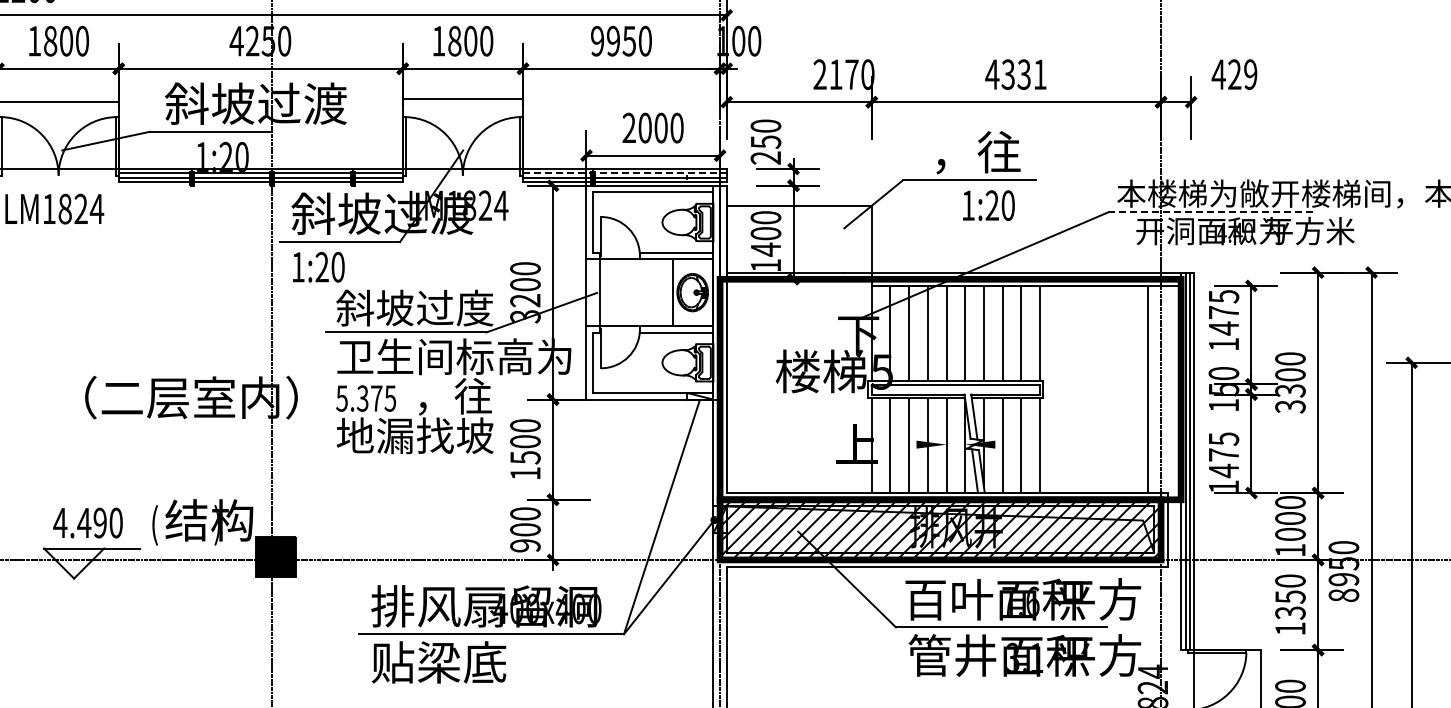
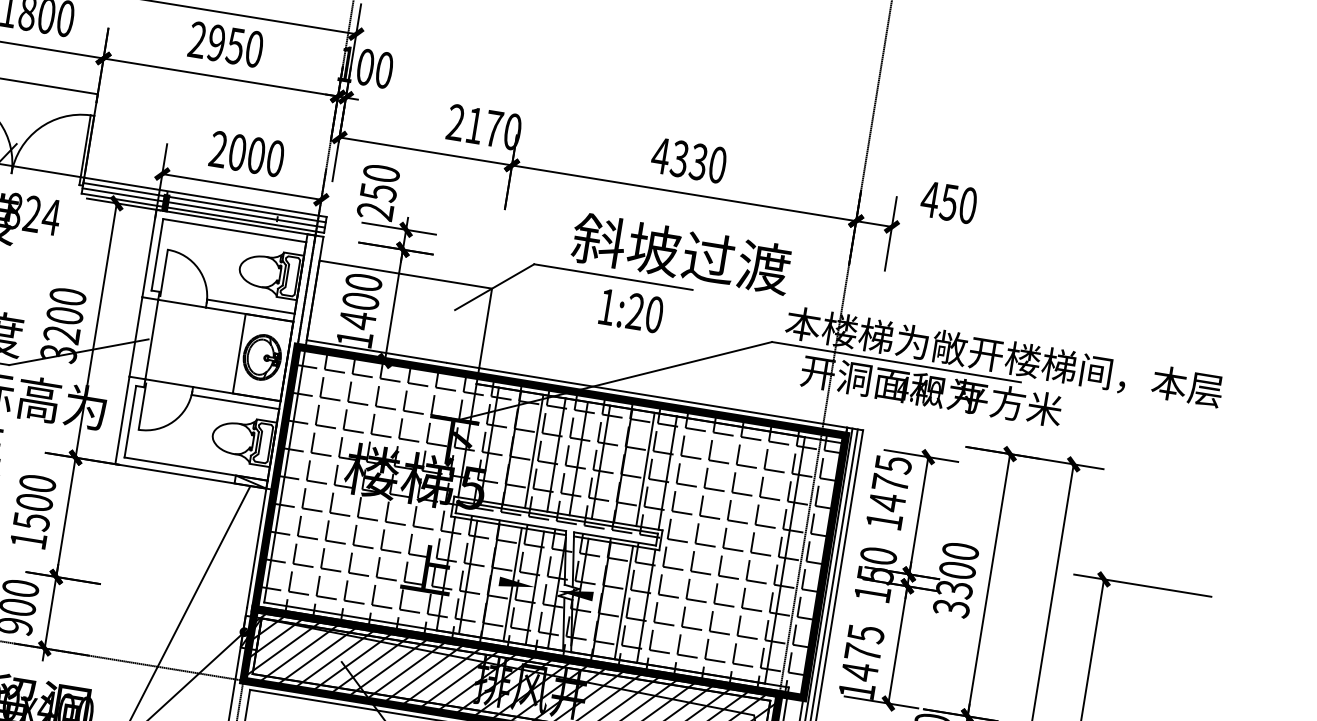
text: (597, 41) -> (197, 40), 9950 -> 2950
text: (1039, 74) -> (716, 164), 4331 -> 4330
text: (1242, 74) -> (958, 203), 429 -> 450
text: (1021, 152) -> (680, 254), ，往 -> 斜坡过渡
line: (624, 173) -> (204, 202), dashed -> solid
line: (1212, 212) -> (896, 362), dashed -> solid
hatch: (951, 389) -> (551, 522), added

